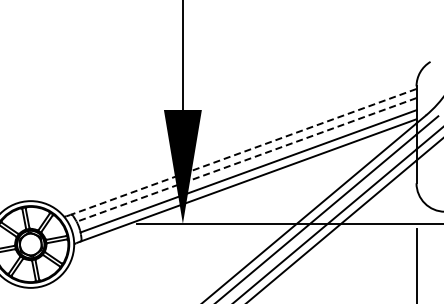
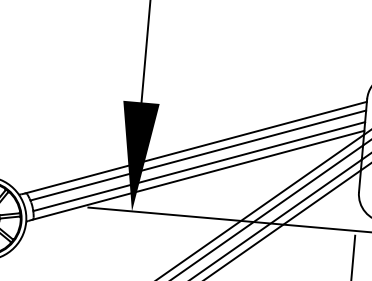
line: (243, 151) -> (196, 147), dashed -> solid
line: (246, 159) -> (198, 155), dashed -> solid

